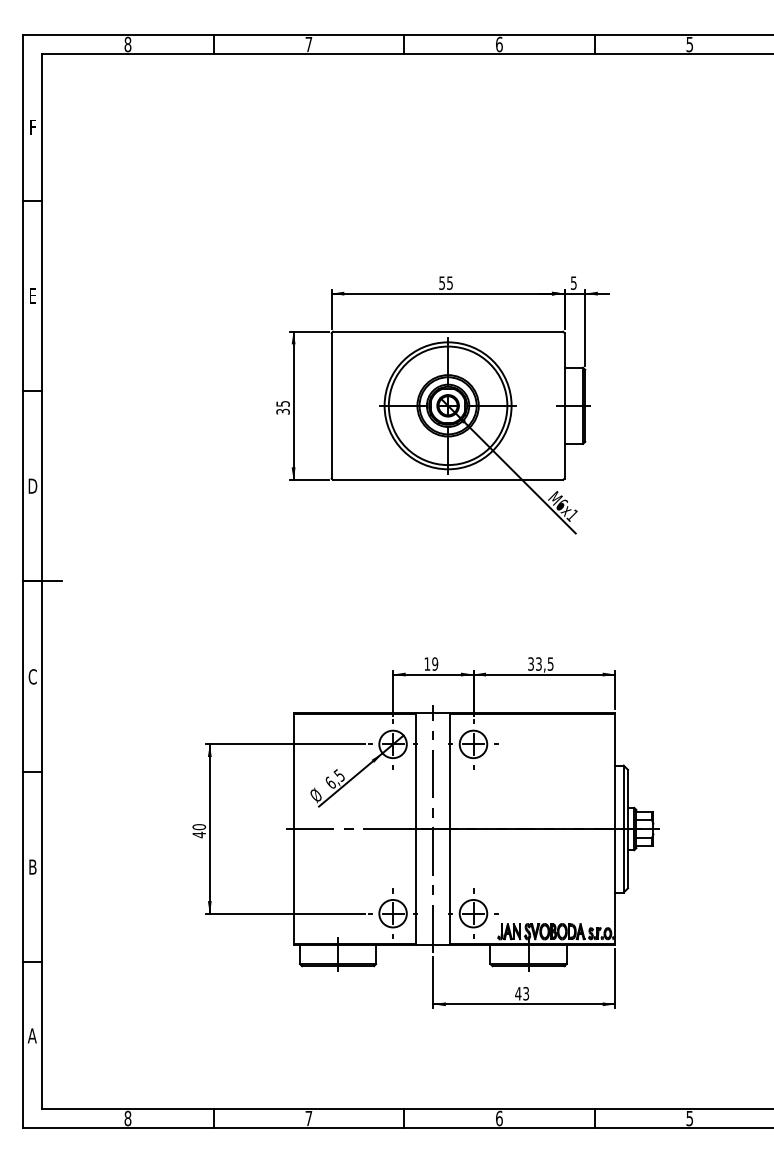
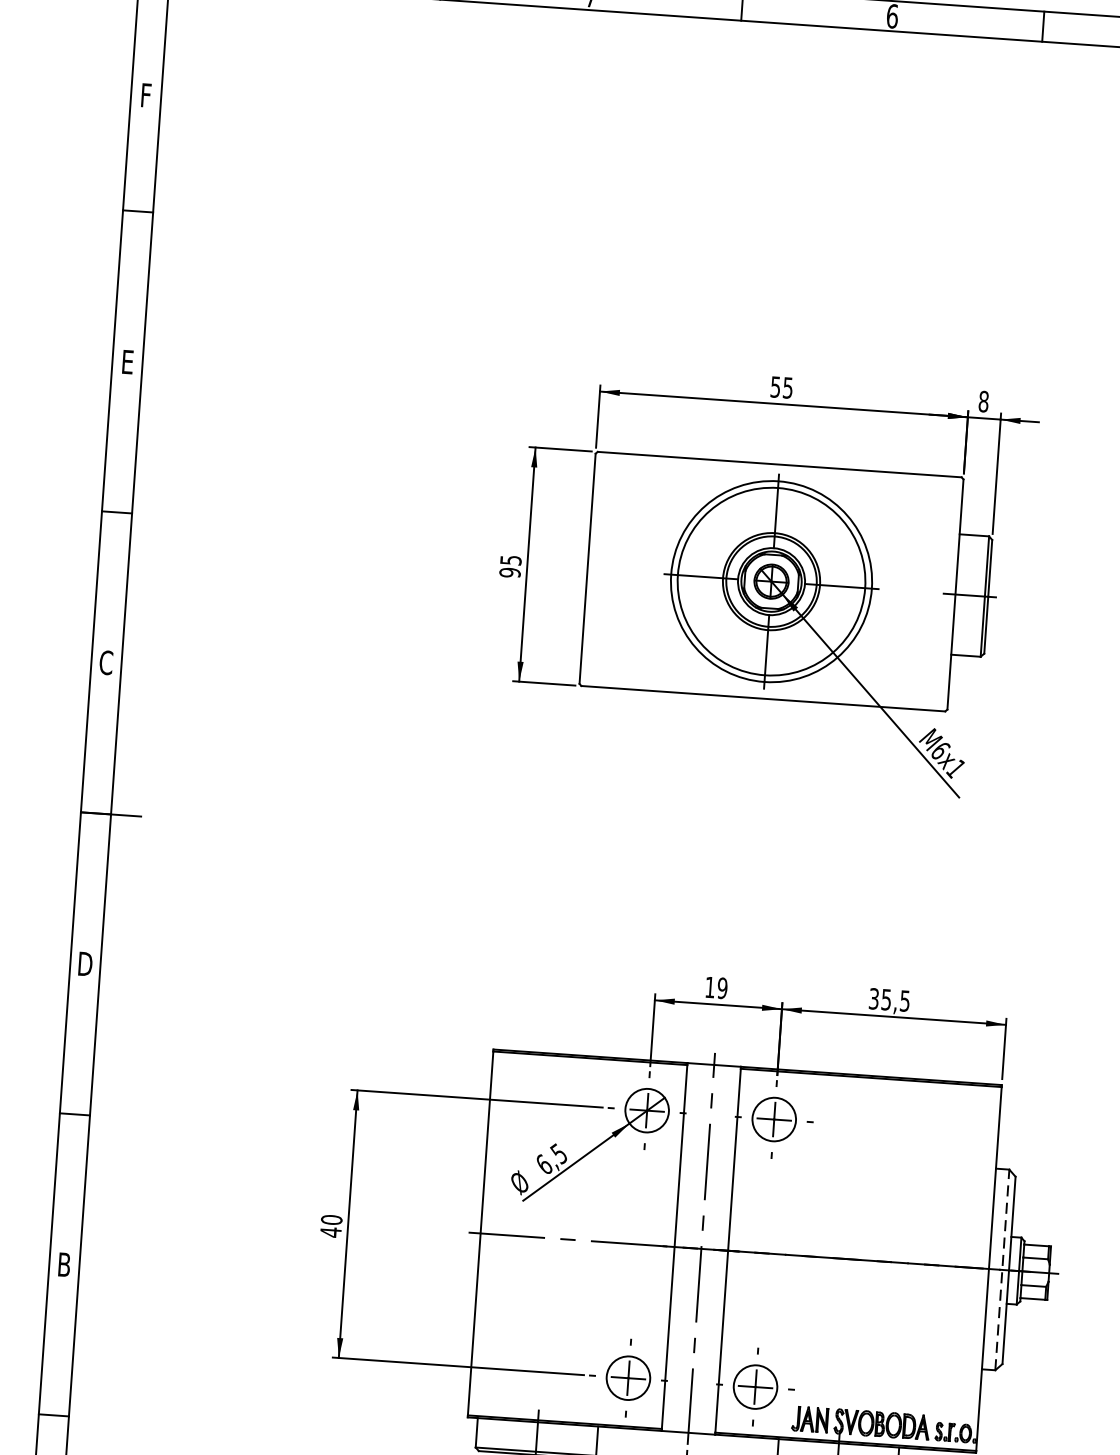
text: (573, 282) -> (983, 400), 5 -> 8
text: (282, 411) -> (509, 572), 35 -> 95
text: (32, 485) -> (105, 661), D -> C
text: (538, 663) -> (885, 998), 33,5 -> 35,5
text: (32, 676) -> (84, 963), C -> D
line: (623, 828) -> (1002, 1269), solid -> dashed

